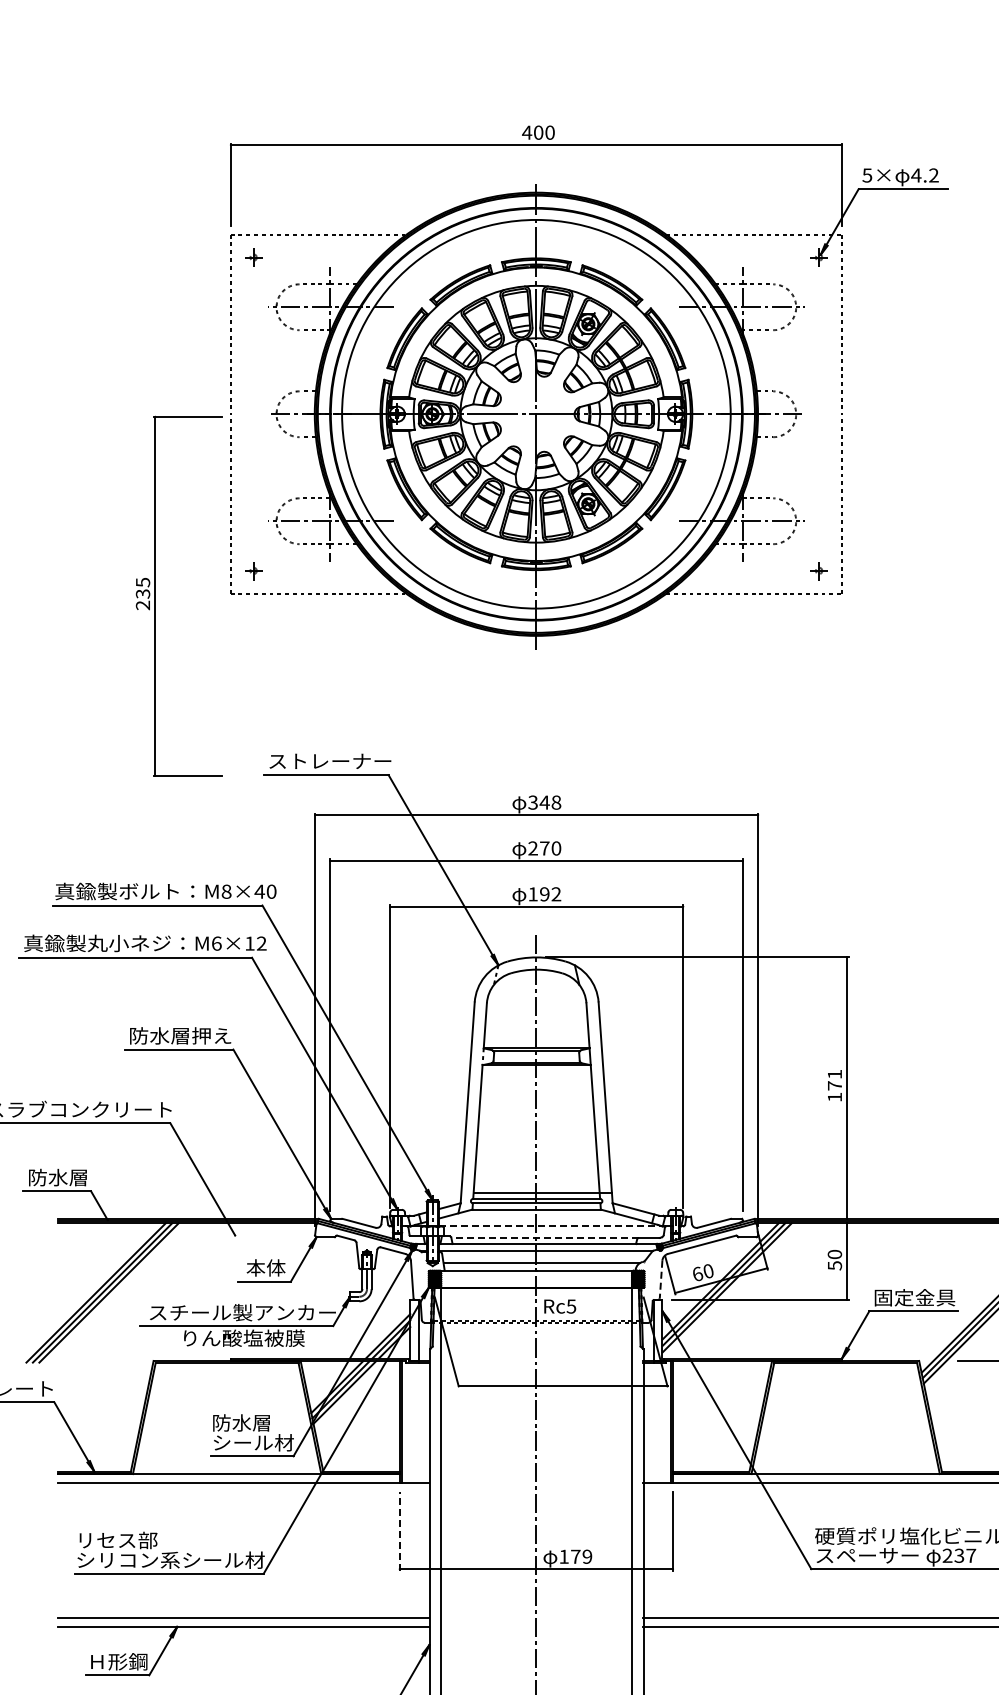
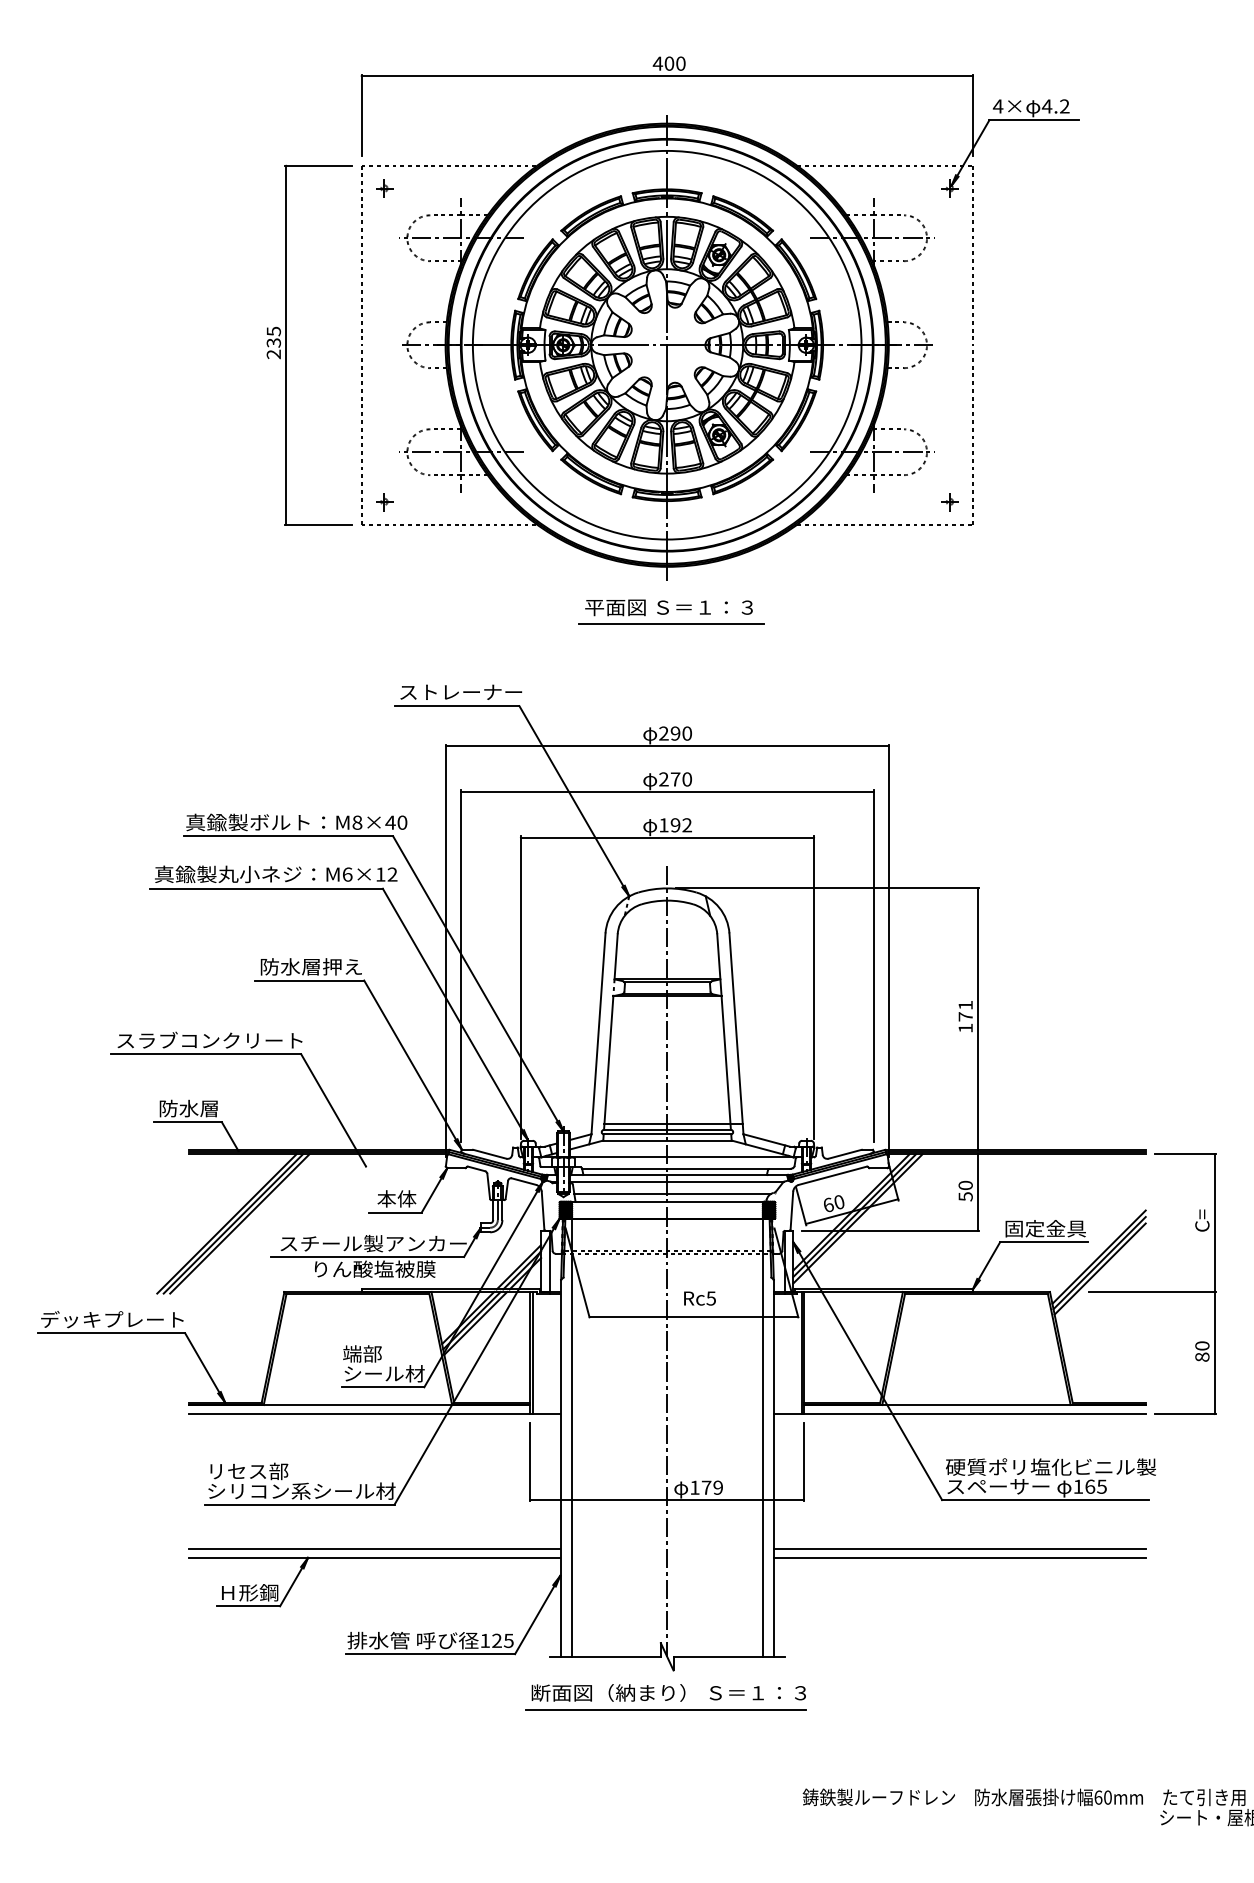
text: (866, 175) -> (997, 106), 5× -> 4×
part: (155, 595) -> (286, 344), moved
part: (540, 680) -> (671, 611), added
text: (544, 802) -> (675, 733), 348 -> 290
line: (553, 1226) -> (684, 1157), dashed -> solid
line: (544, 1237) -> (675, 1168), dashed -> solid
line: (660, 1279) -> (791, 1210), dashed -> solid
text: (559, 1306) -> (699, 1298), moved
text: (240, 1422) -> (371, 1353), 防水層 -> 端部
line: (399, 1530) -> (530, 1461), dashed -> solid
text: (958, 1555) -> (1089, 1486), 237 -> 165

